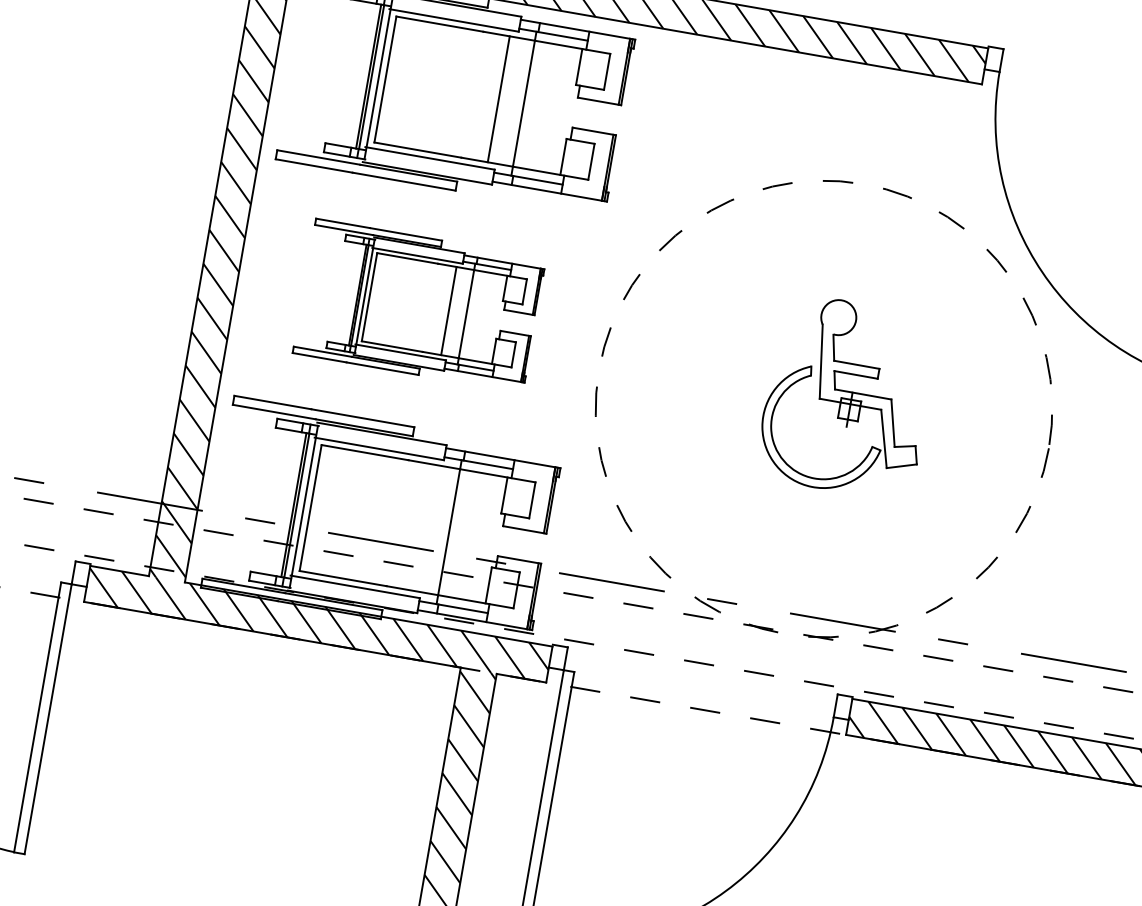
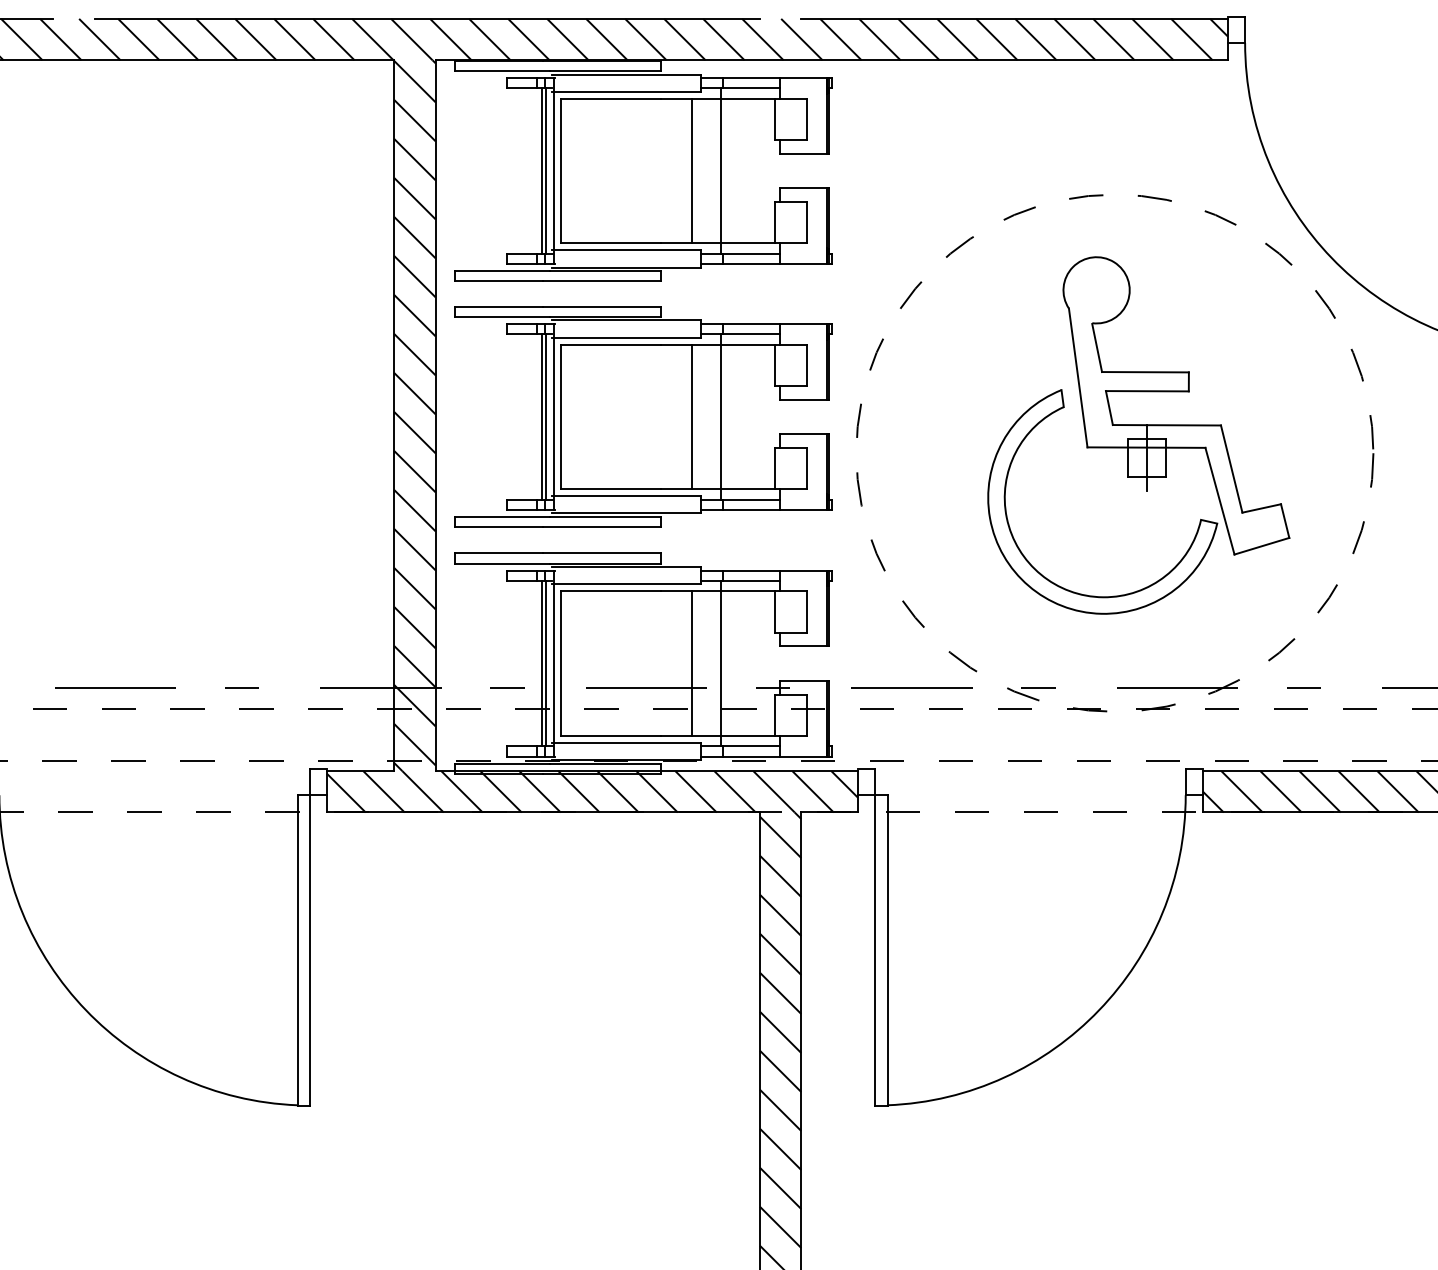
part: (419, 305) -> (643, 416), size x1.43
part: (847, 397) -> (1138, 435), size x1.67
line: (423, 527) -> (691, 663), added

